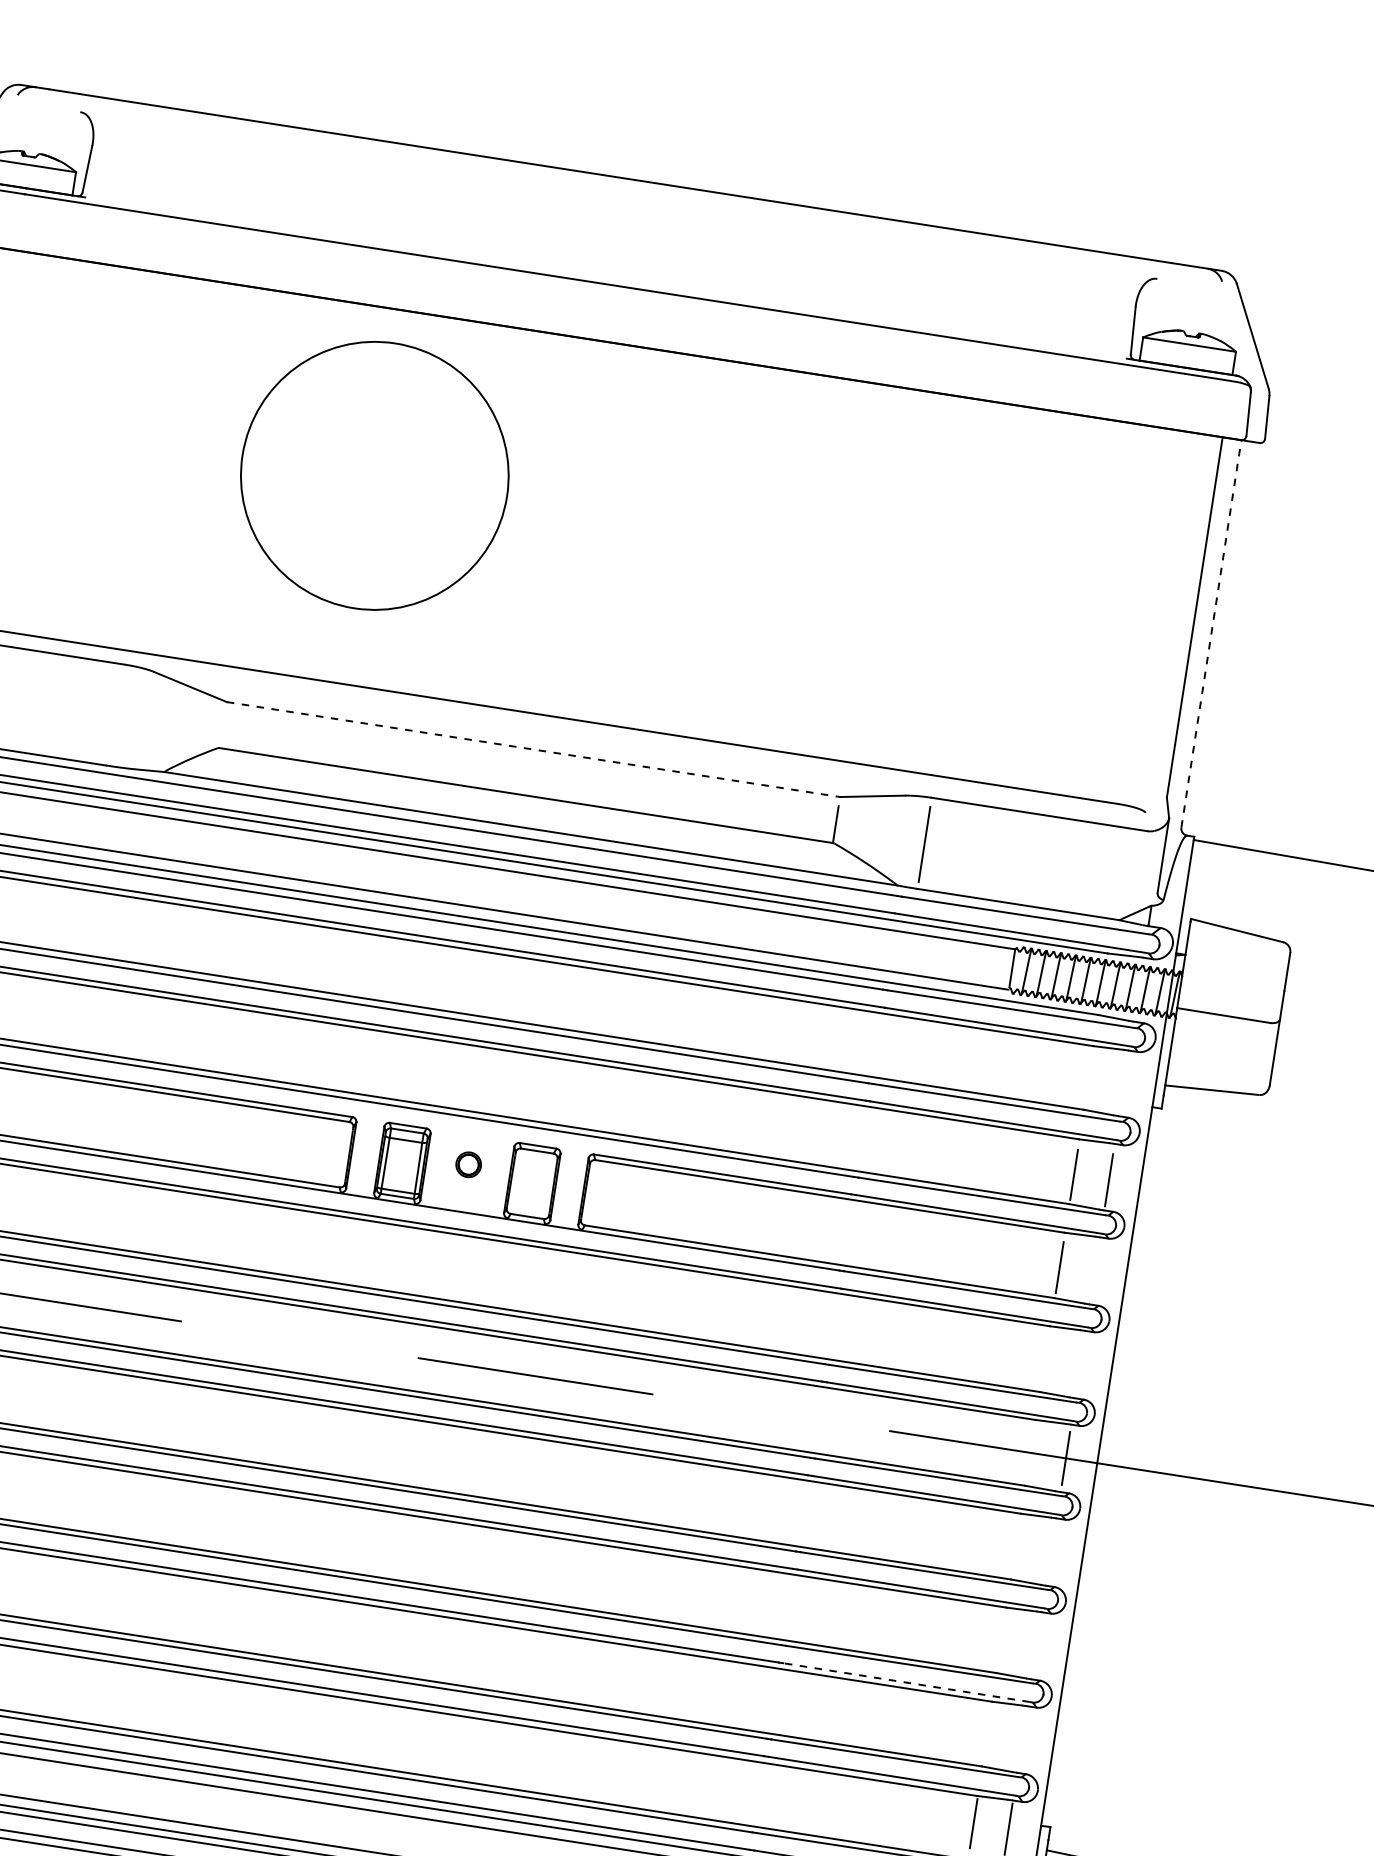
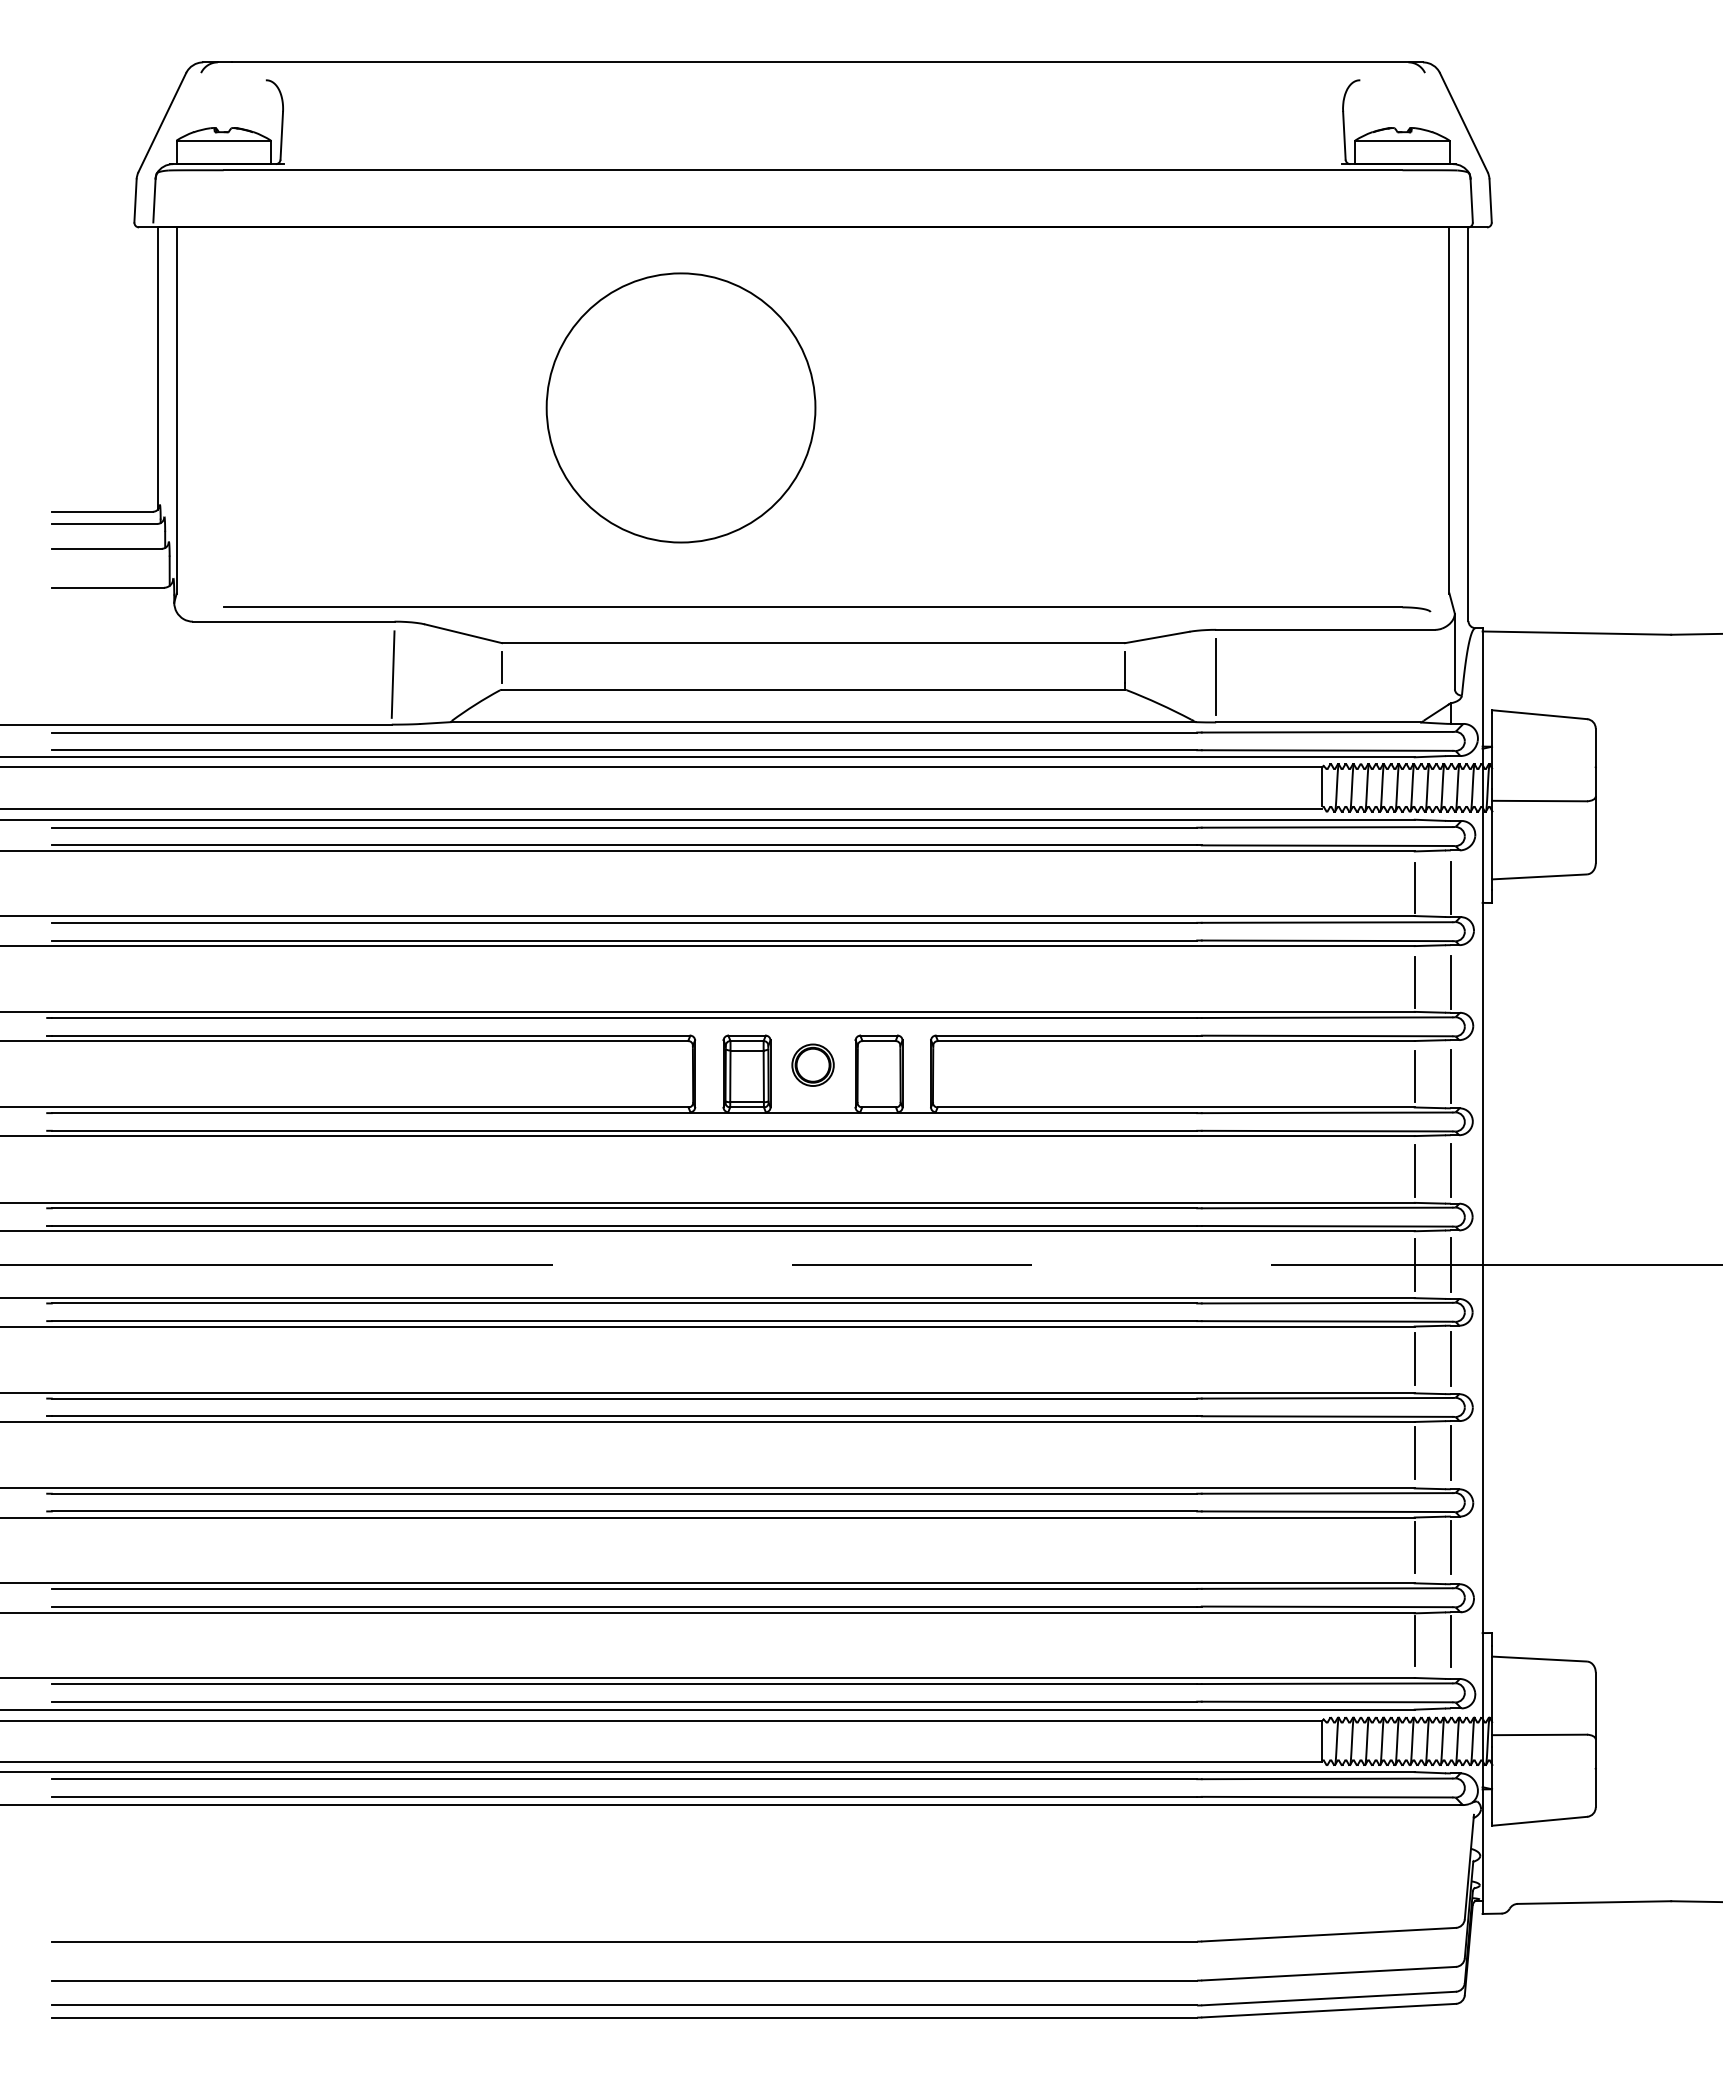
part: (374, 475) -> (680, 407), moved
line: (1211, 634) -> (1468, 424), dashed -> solid
line: (114, 716) -> (392, 674), added
line: (223, 726) -> (502, 667), added
line: (533, 749) -> (813, 643), dashed -> solid
line: (1088, 1082) -> (1415, 888), added
line: (1123, 1087) -> (1450, 887), added
part: (468, 1164) -> (812, 1064), size x1.67
line: (1094, 1273) -> (1450, 1076), added
line: (1045, 1360) -> (1415, 1170), added
line: (1080, 1365) -> (1450, 1170), added
line: (1031, 1452) -> (1415, 1264), added
line: (1016, 1545) -> (1415, 1358), added
line: (1051, 1550) -> (1450, 1358), added
line: (1002, 1637) -> (1415, 1452), added
line: (1037, 1643) -> (1450, 1452), added
line: (906, 1682) -> (1326, 1511), dashed -> solid
line: (988, 1730) -> (1415, 1546), added
line: (1022, 1735) -> (1450, 1546), added

